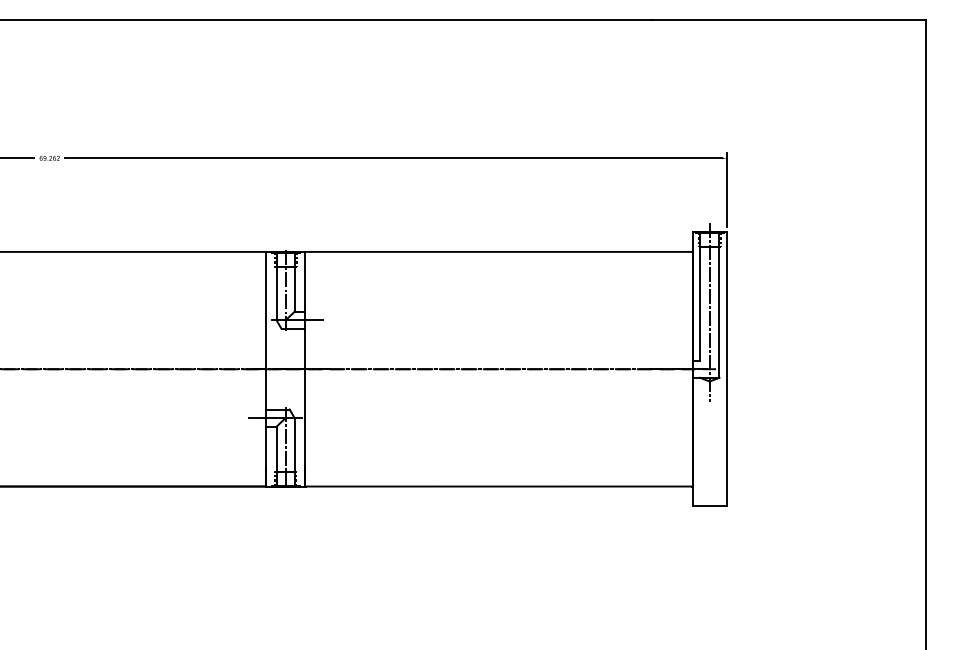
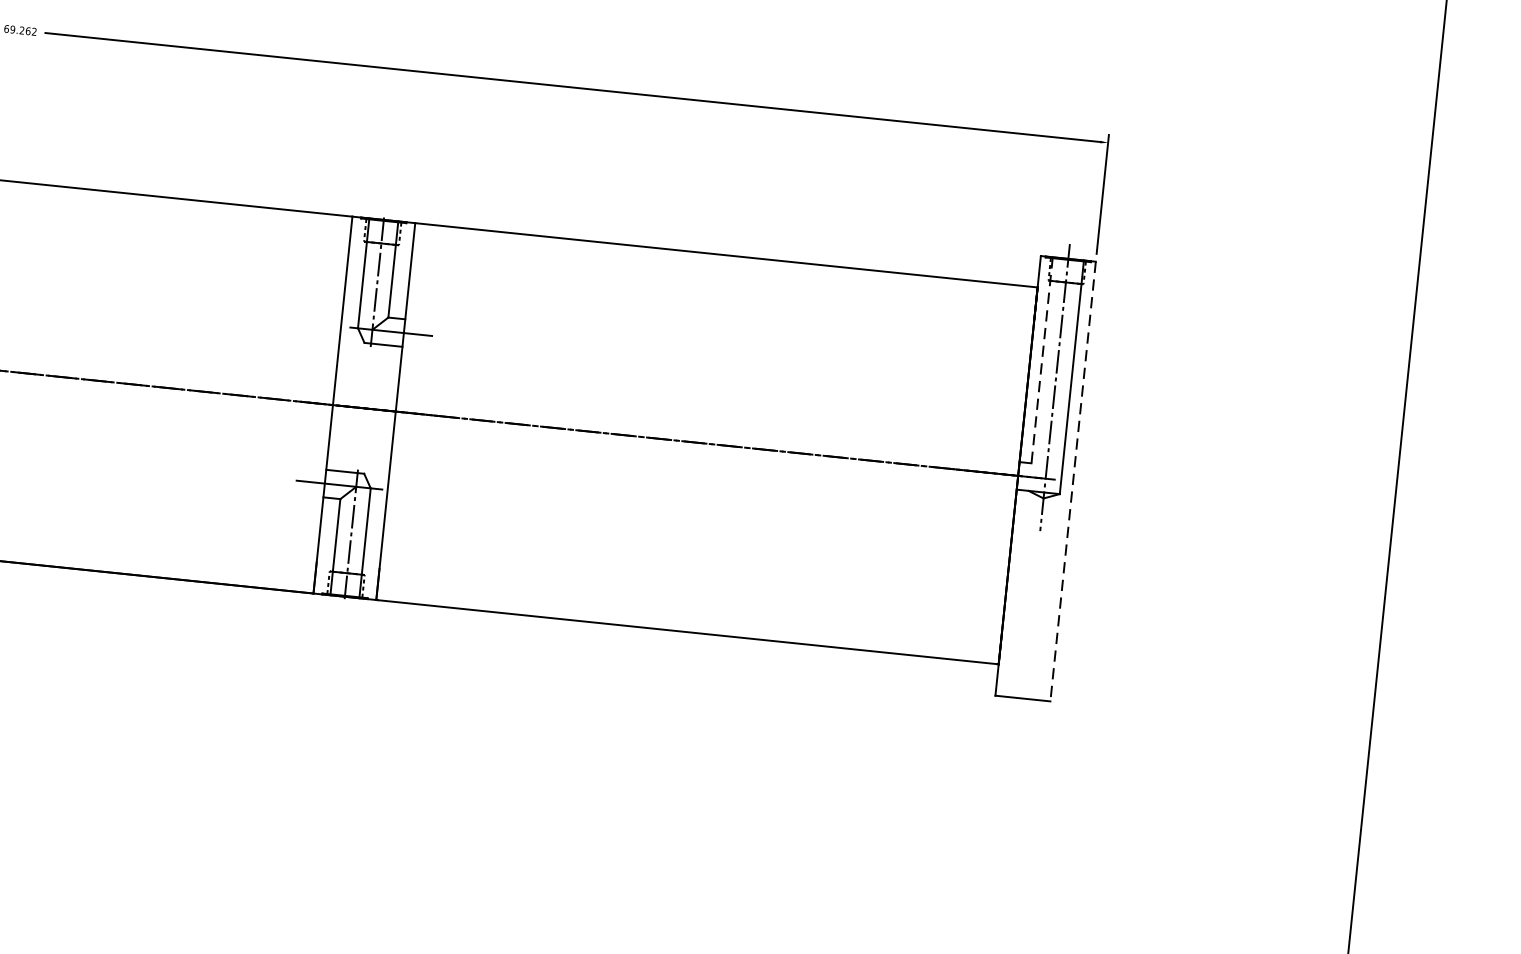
line: (700, 297) -> (1042, 361), solid -> dashed
line: (726, 369) -> (1072, 481), solid -> dashed

